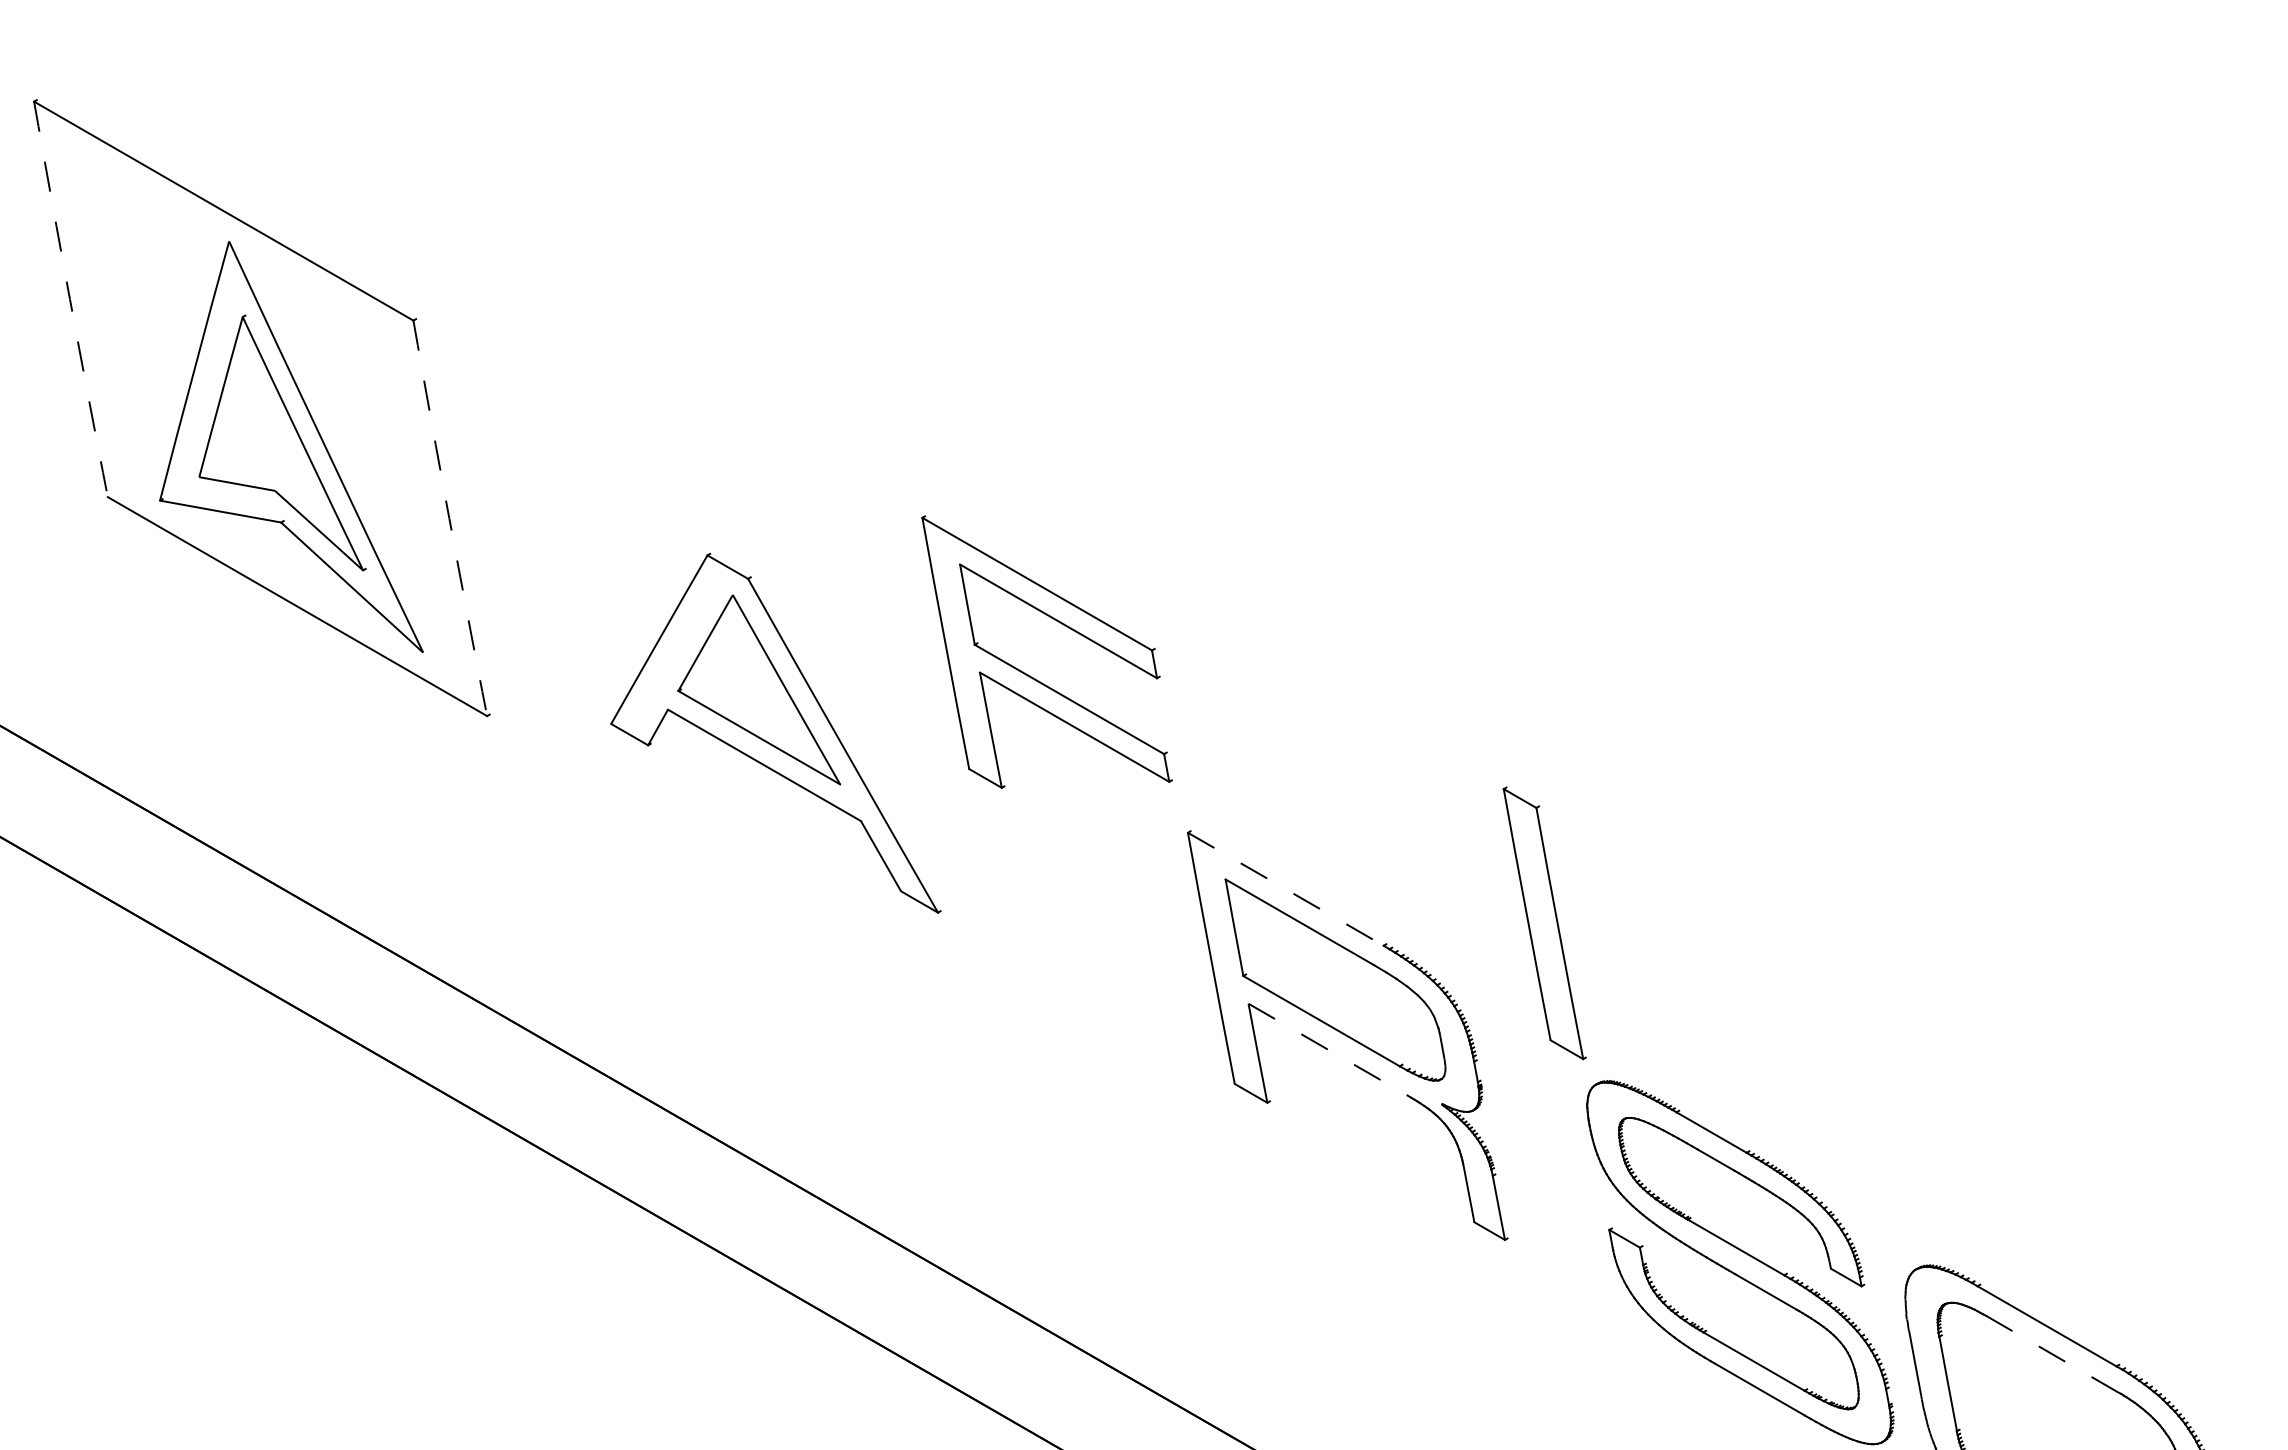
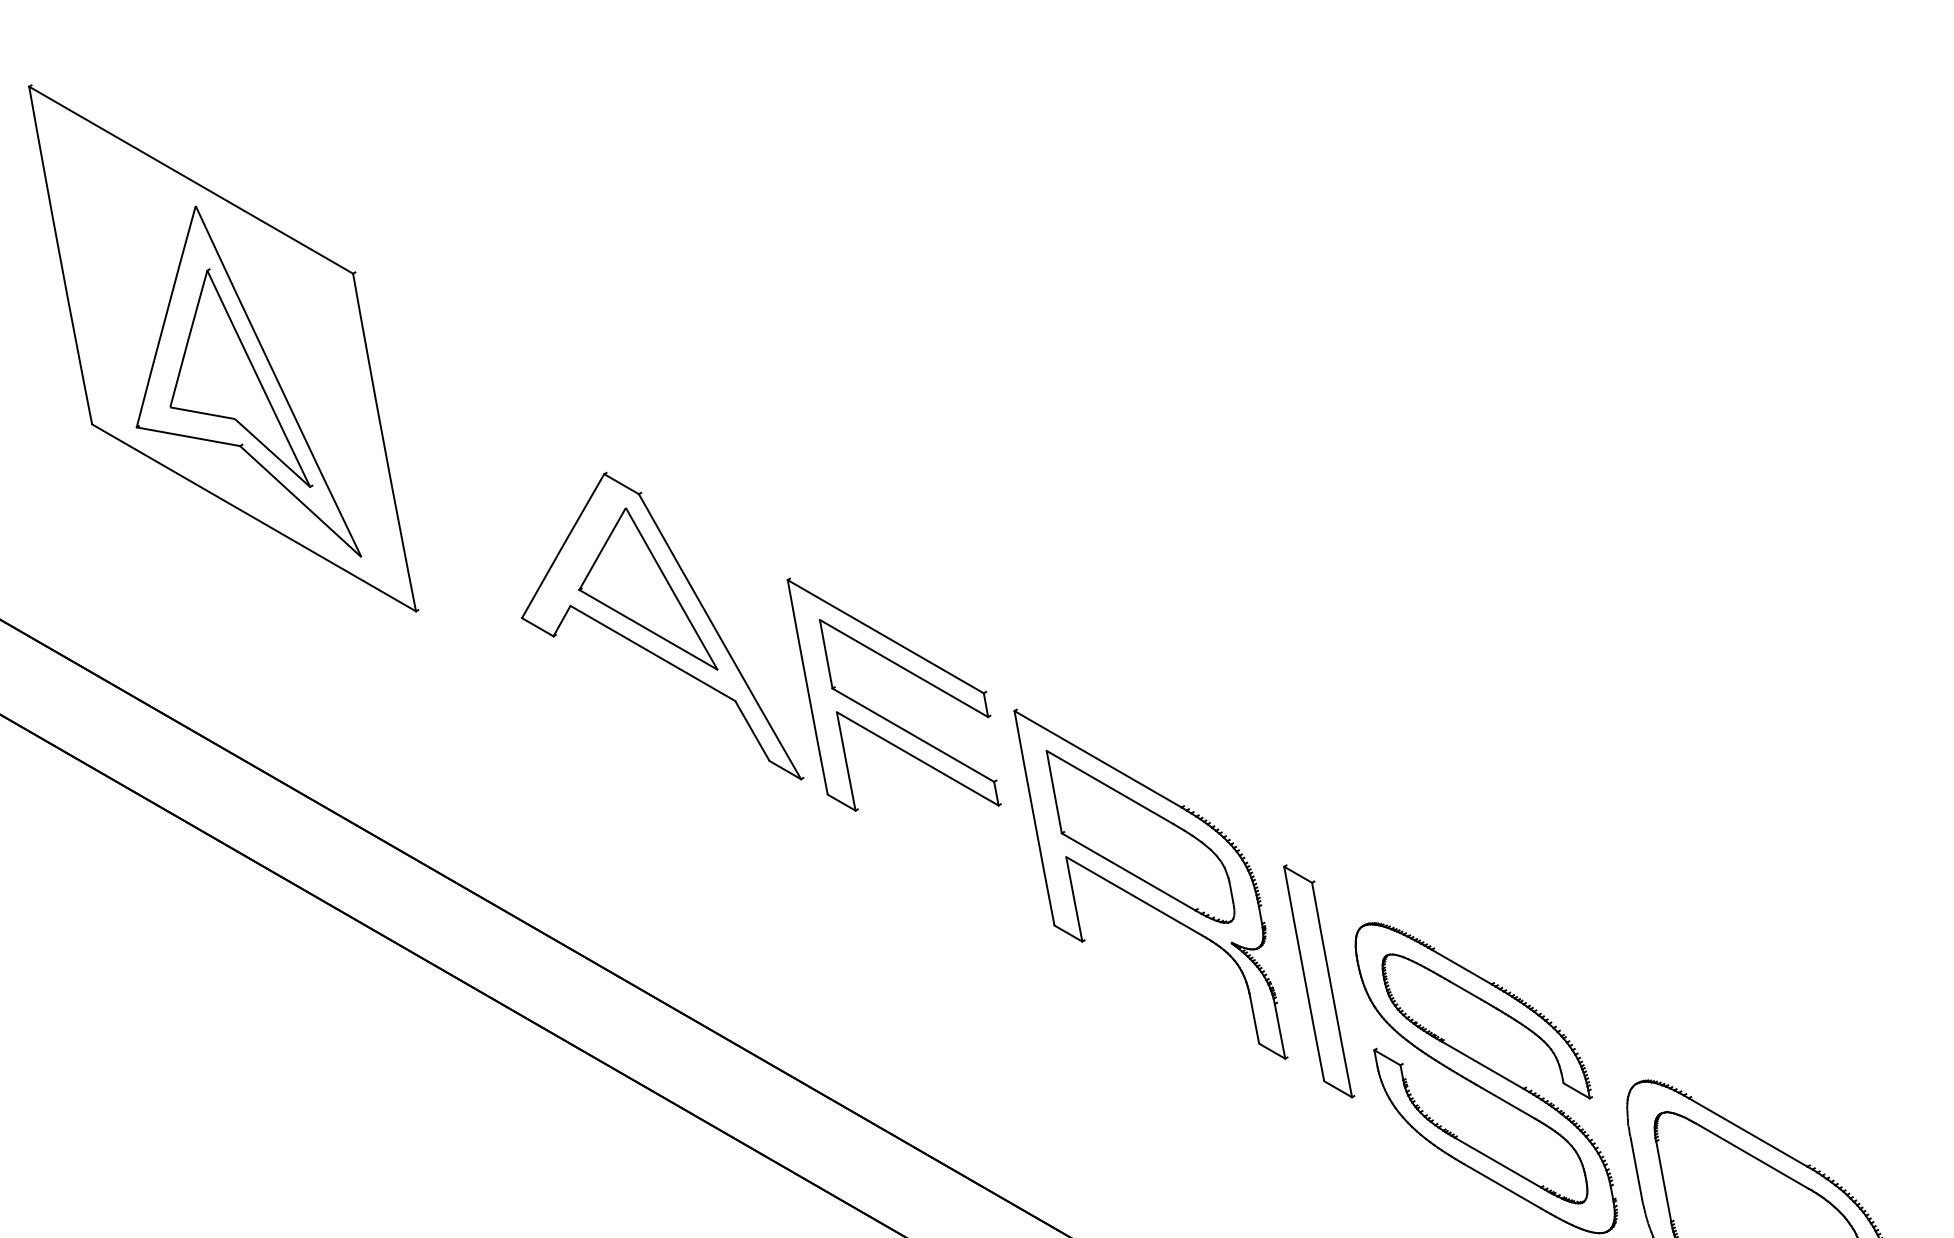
arc: (69, 299) -> (59, 255), dashed -> solid
arc: (449, 518) -> (383, 442), dashed -> solid
part: (1034, 677) -> (883, 716), moved
line: (1286, 889) -> (1098, 759), dashed -> solid
part: (1545, 923) -> (1319, 981), moved
line: (1328, 1049) -> (1134, 896), dashed -> solid
line: (2052, 1354) -> (1752, 1156), dashed -> solid

